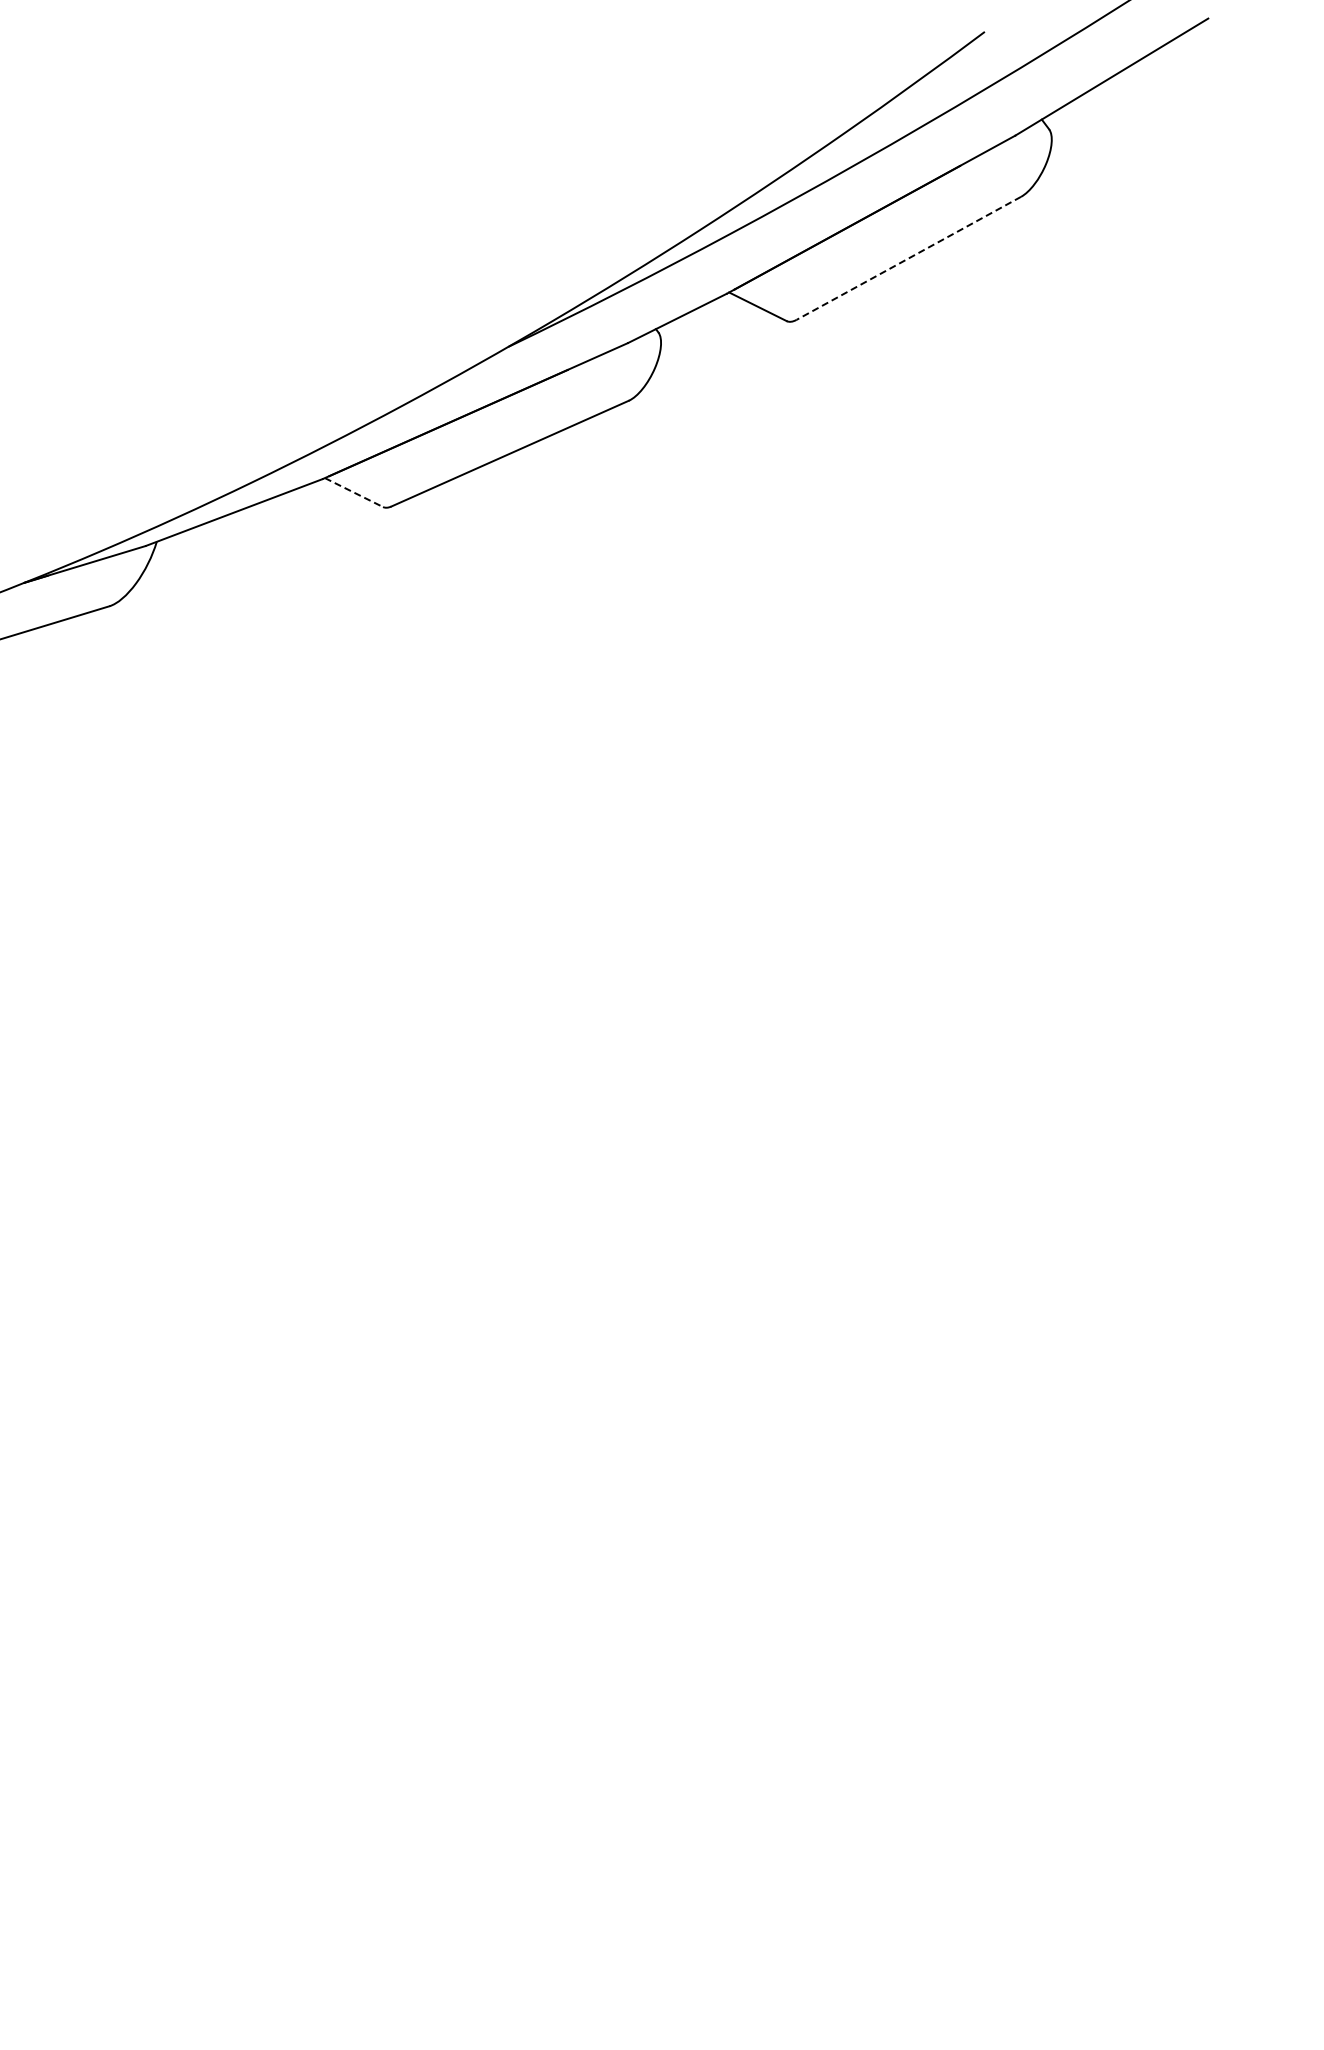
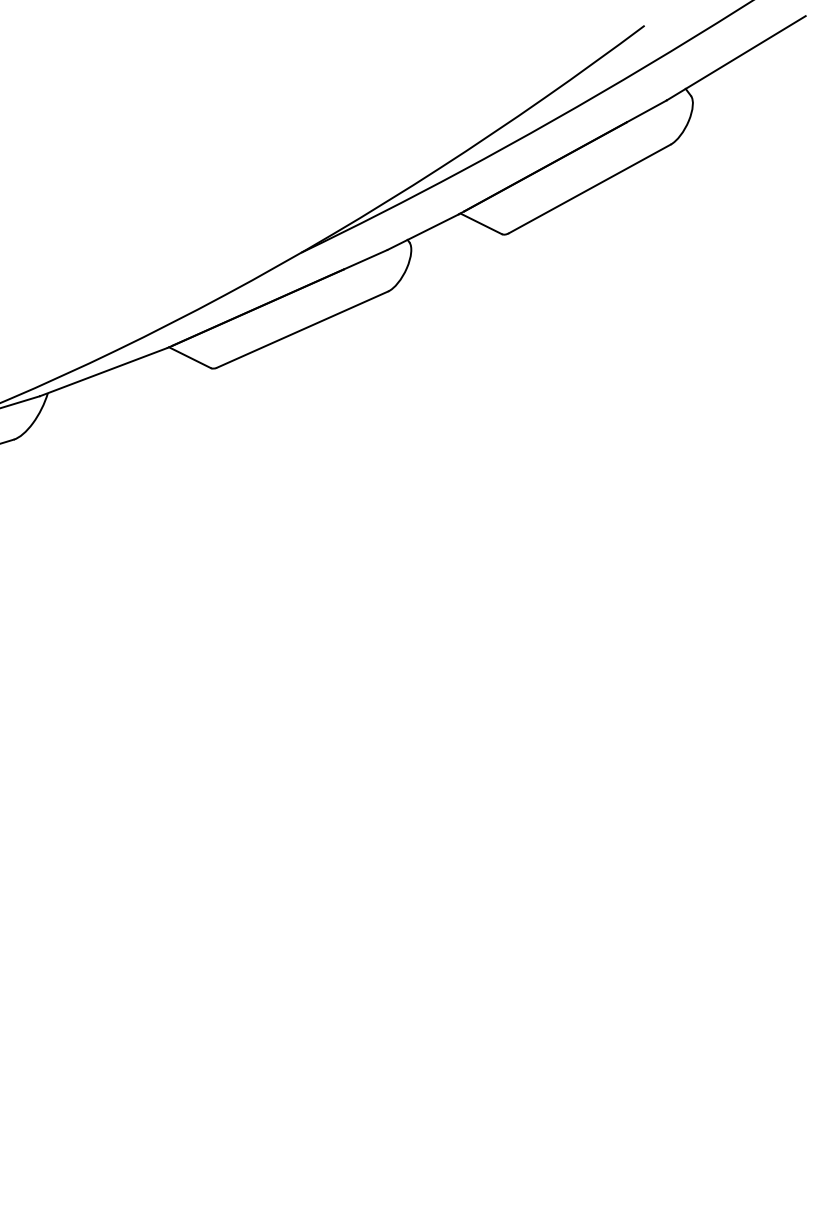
line: (908, 258) -> (589, 189), dashed -> solid
line: (354, 492) -> (190, 357), dashed -> solid

